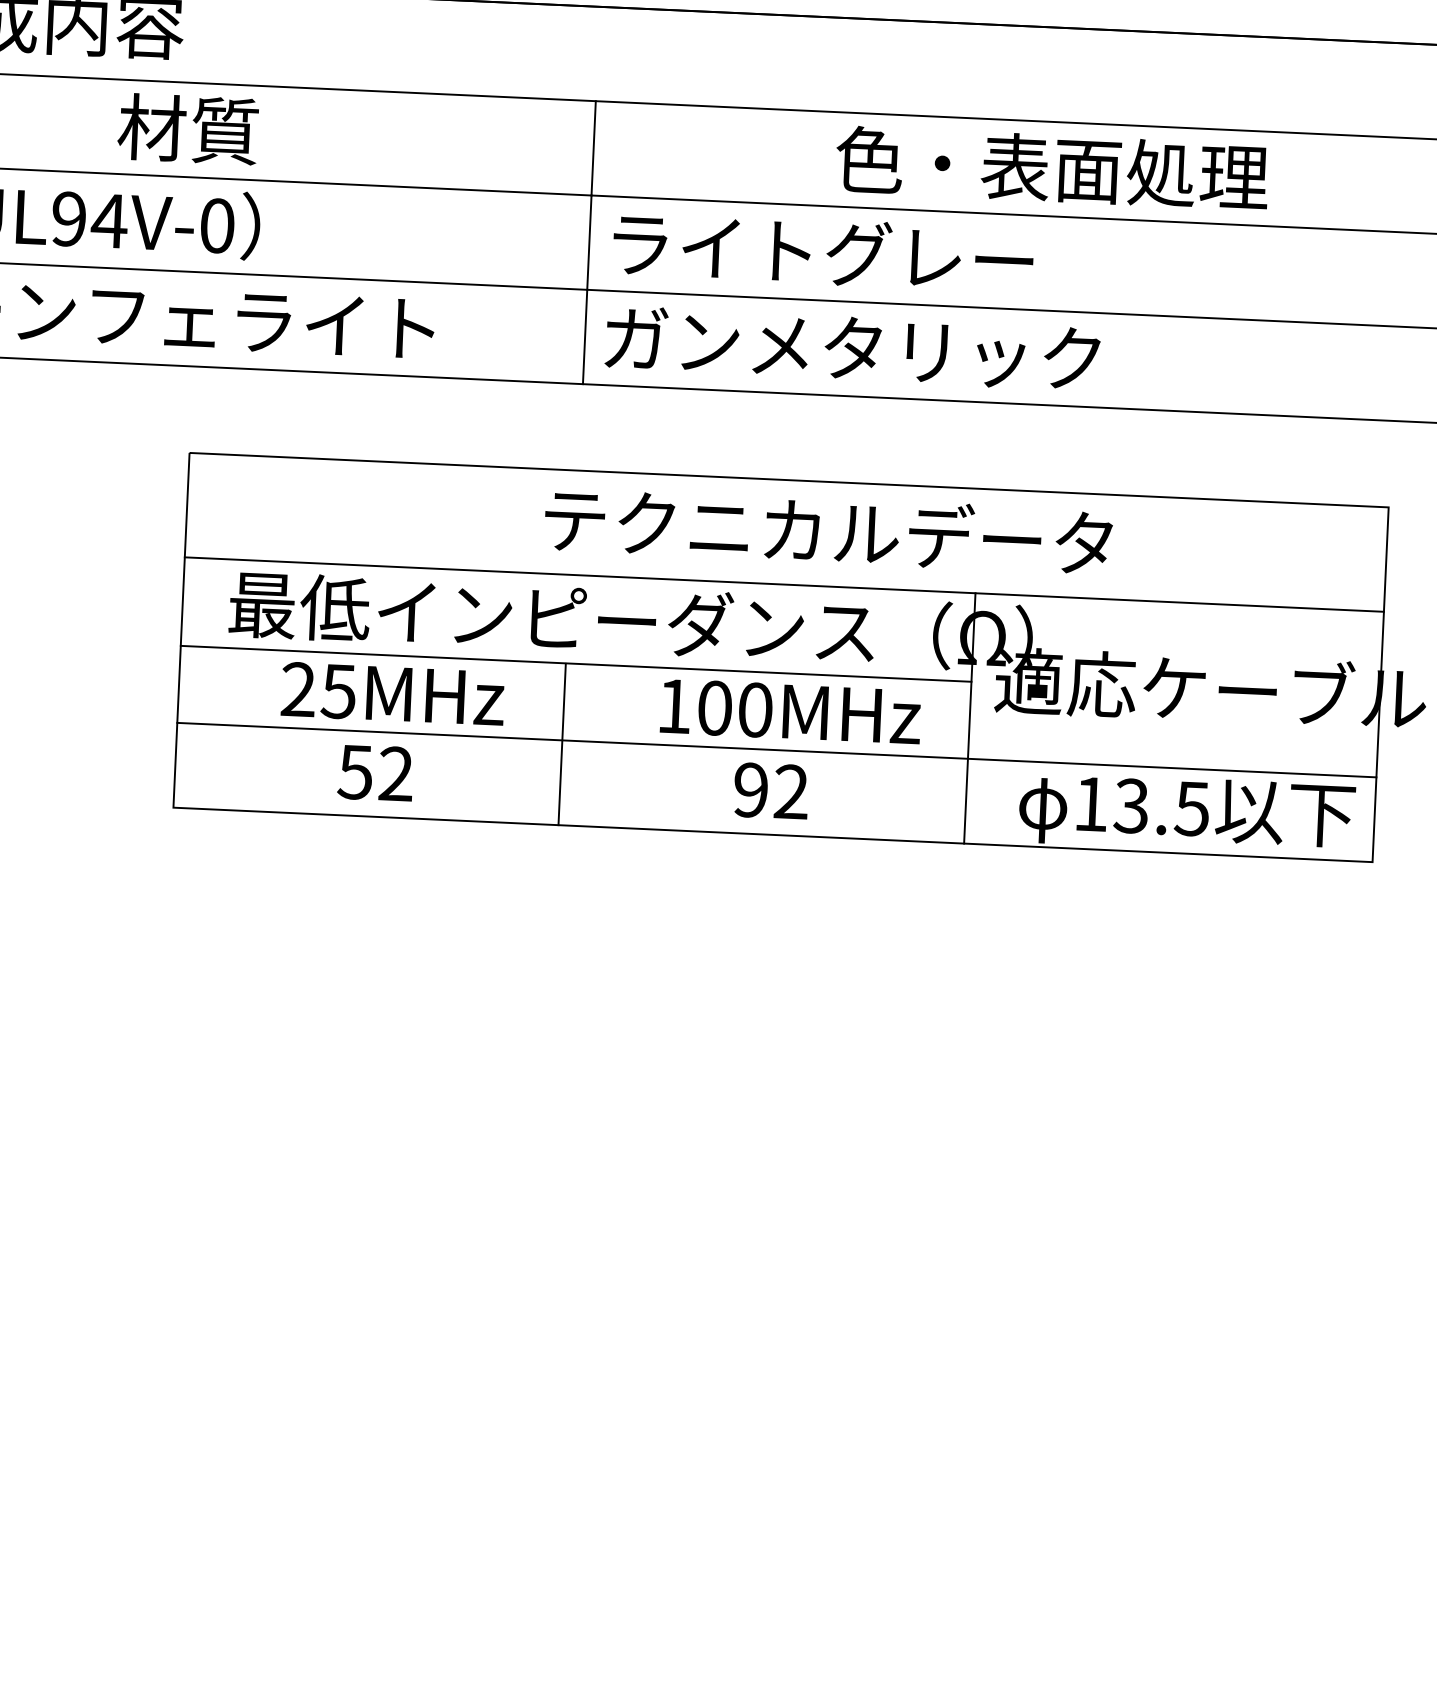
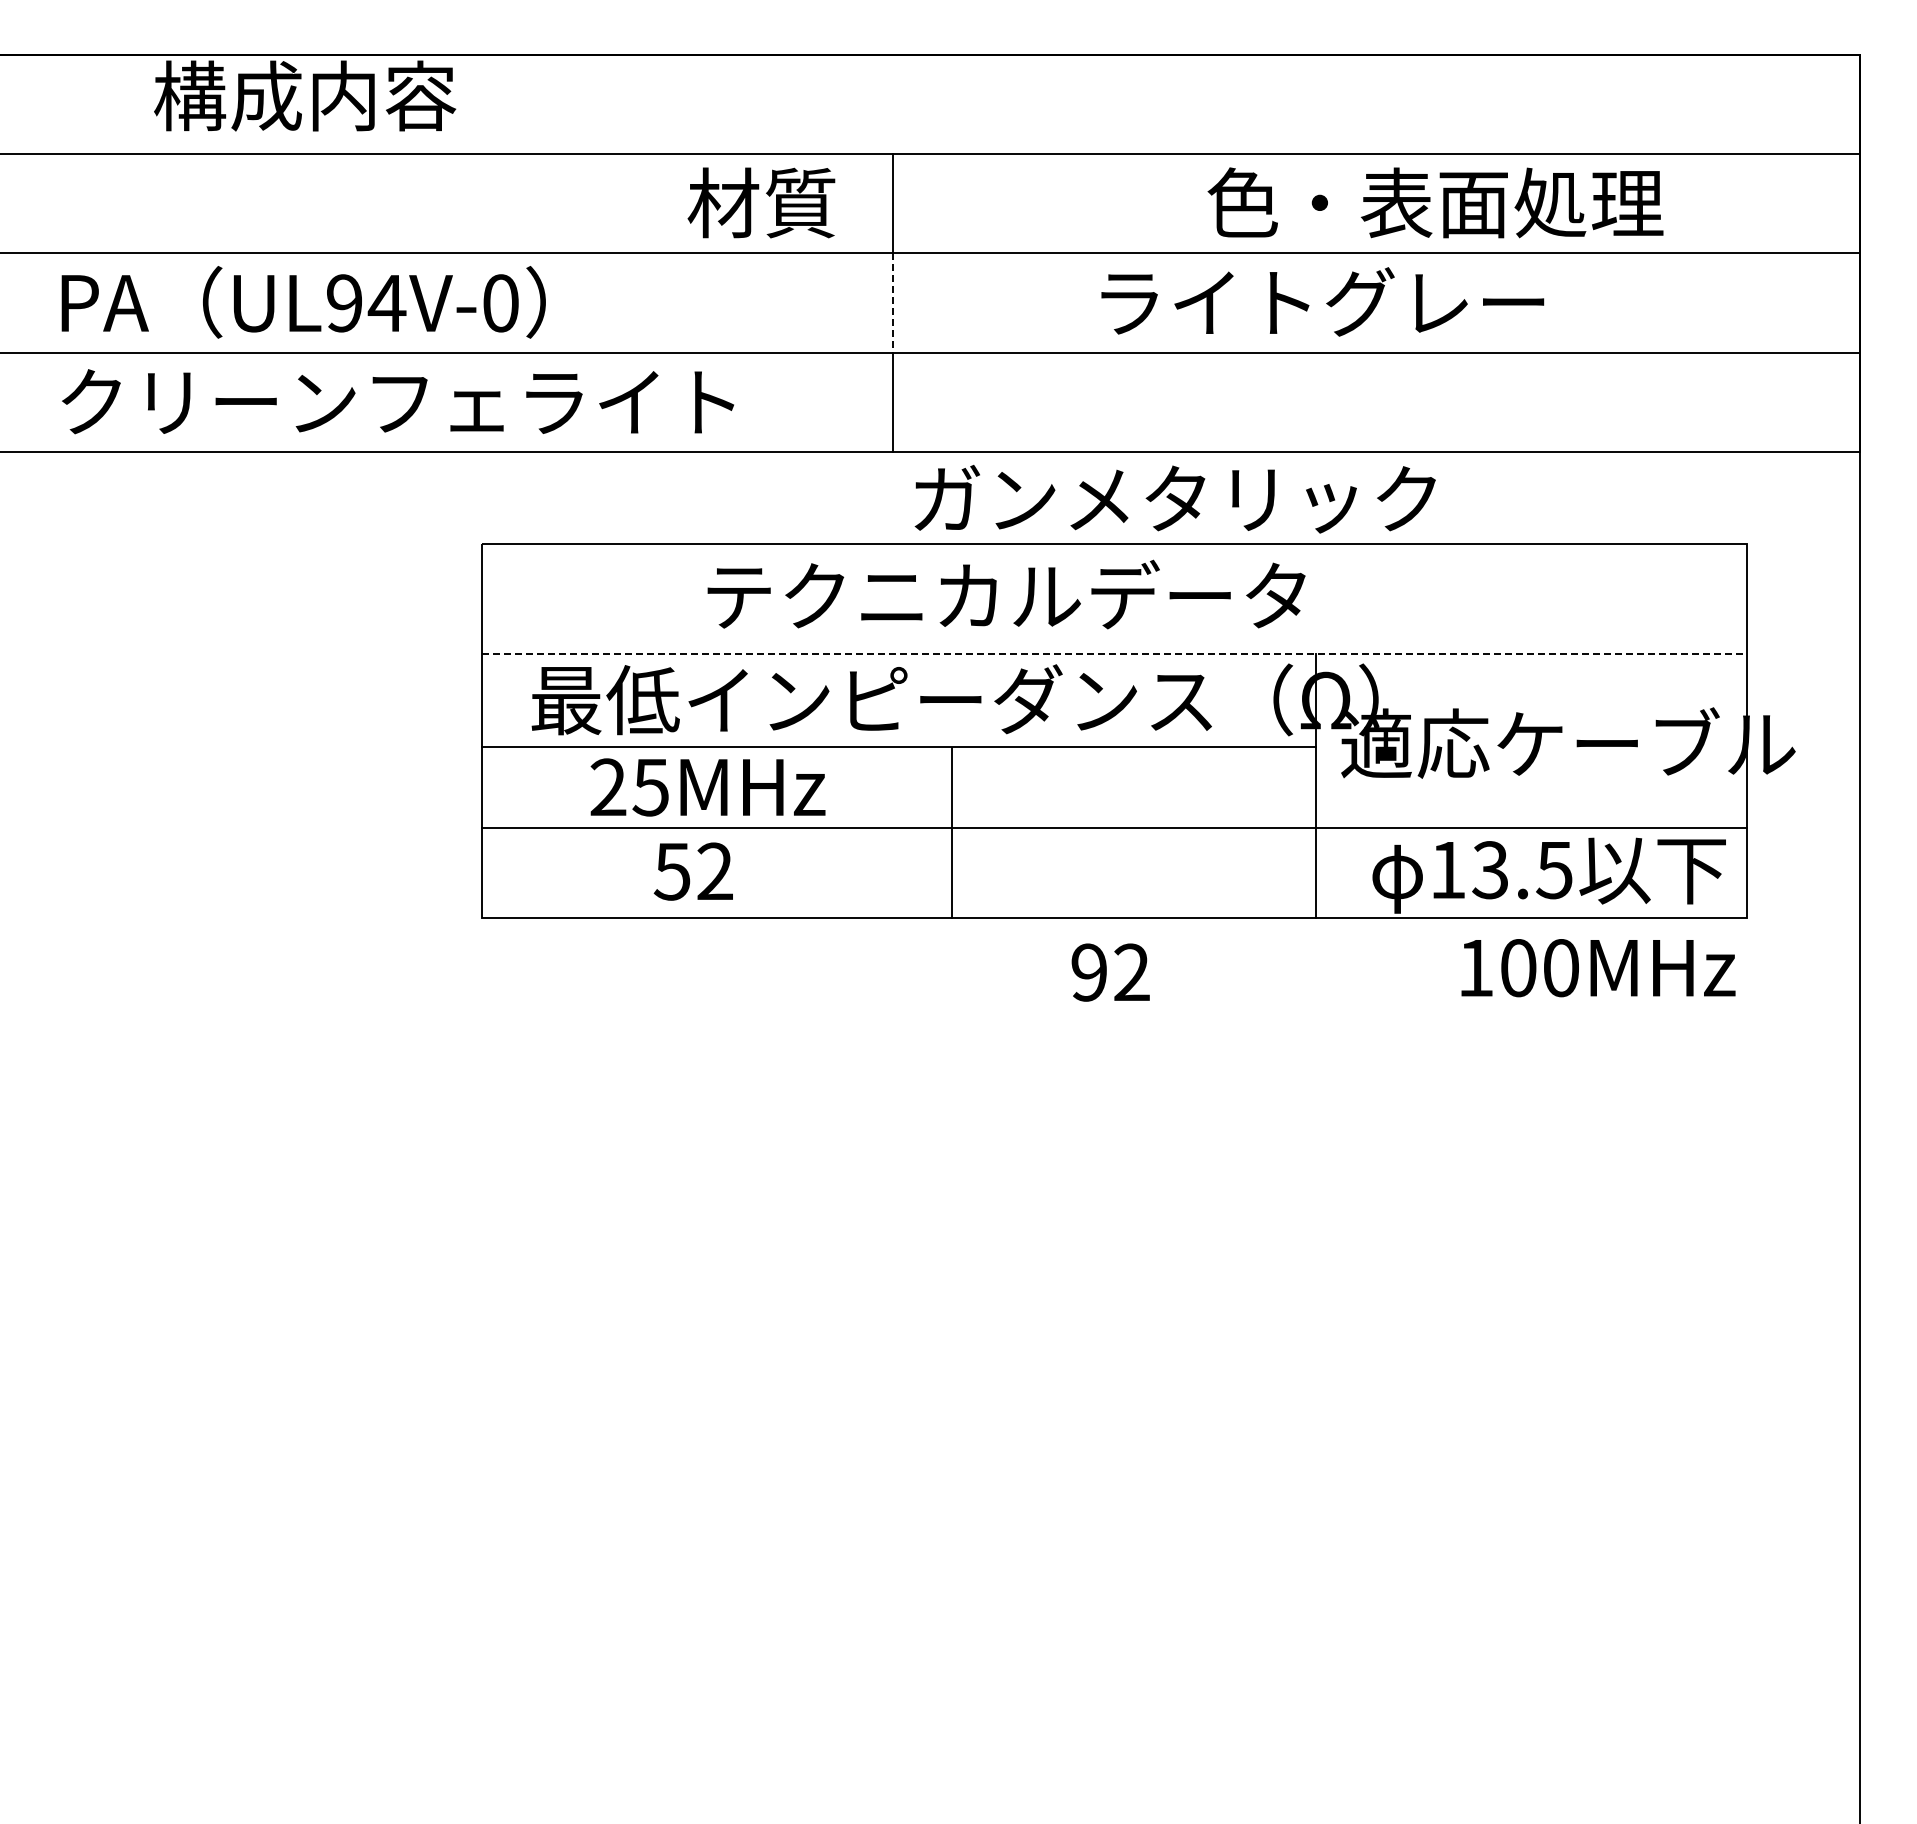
text: (188, 128) -> (761, 202), moved
text: (1052, 167) -> (1435, 202), moved
line: (589, 242) -> (893, 303), solid -> dashed
text: (823, 251) -> (1322, 301), moved
text: (851, 348) -> (1174, 499), moved
text: (828, 530) -> (1006, 594), moved
line: (785, 584) -> (1115, 653), solid -> dashed
text: (790, 712) -> (1598, 968), moved
line: (562, 744) -> (952, 832), moved
text: (771, 791) -> (1110, 972), moved

